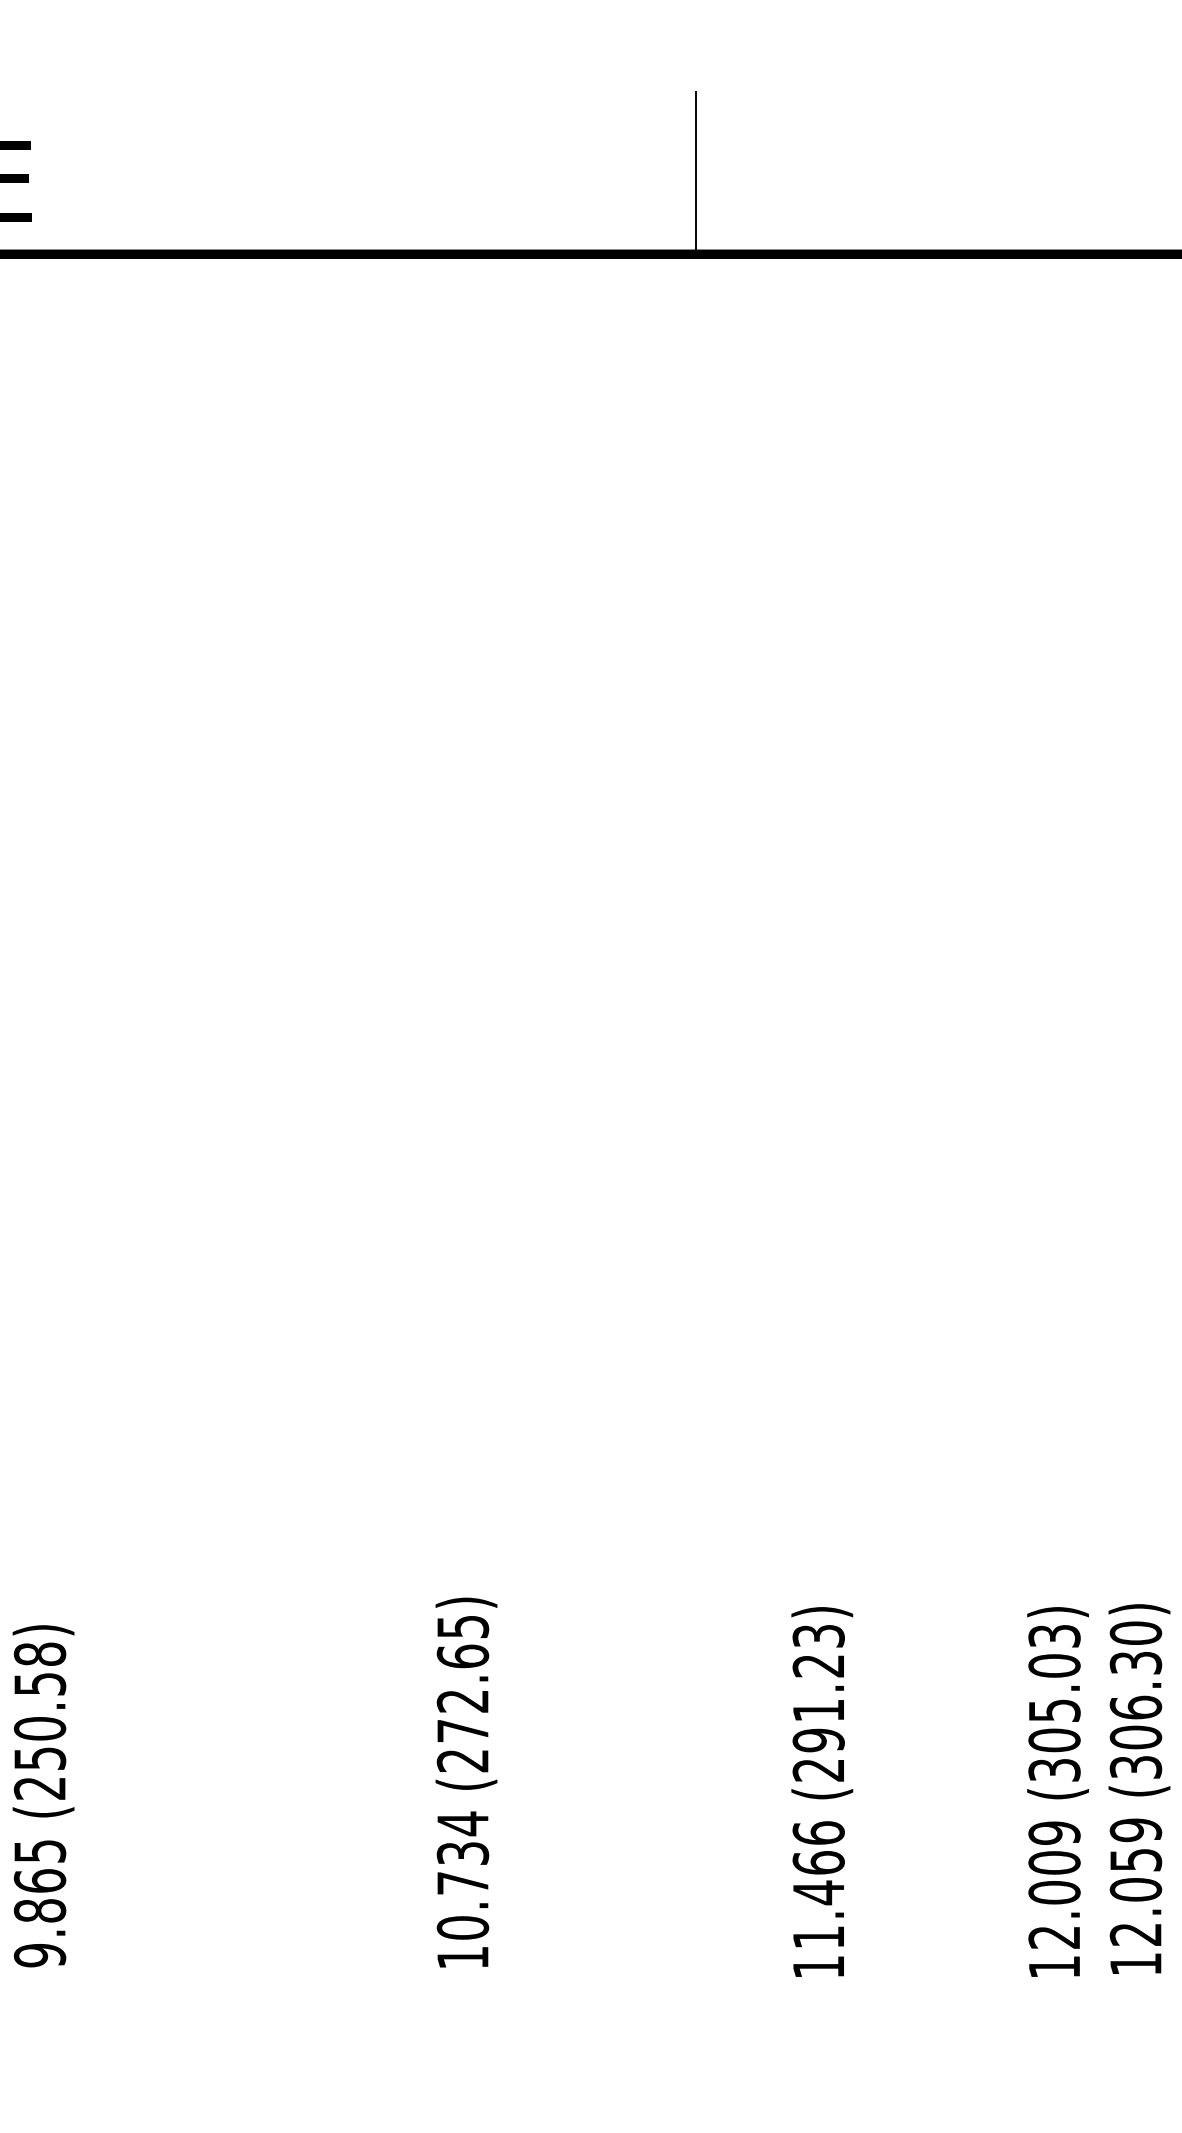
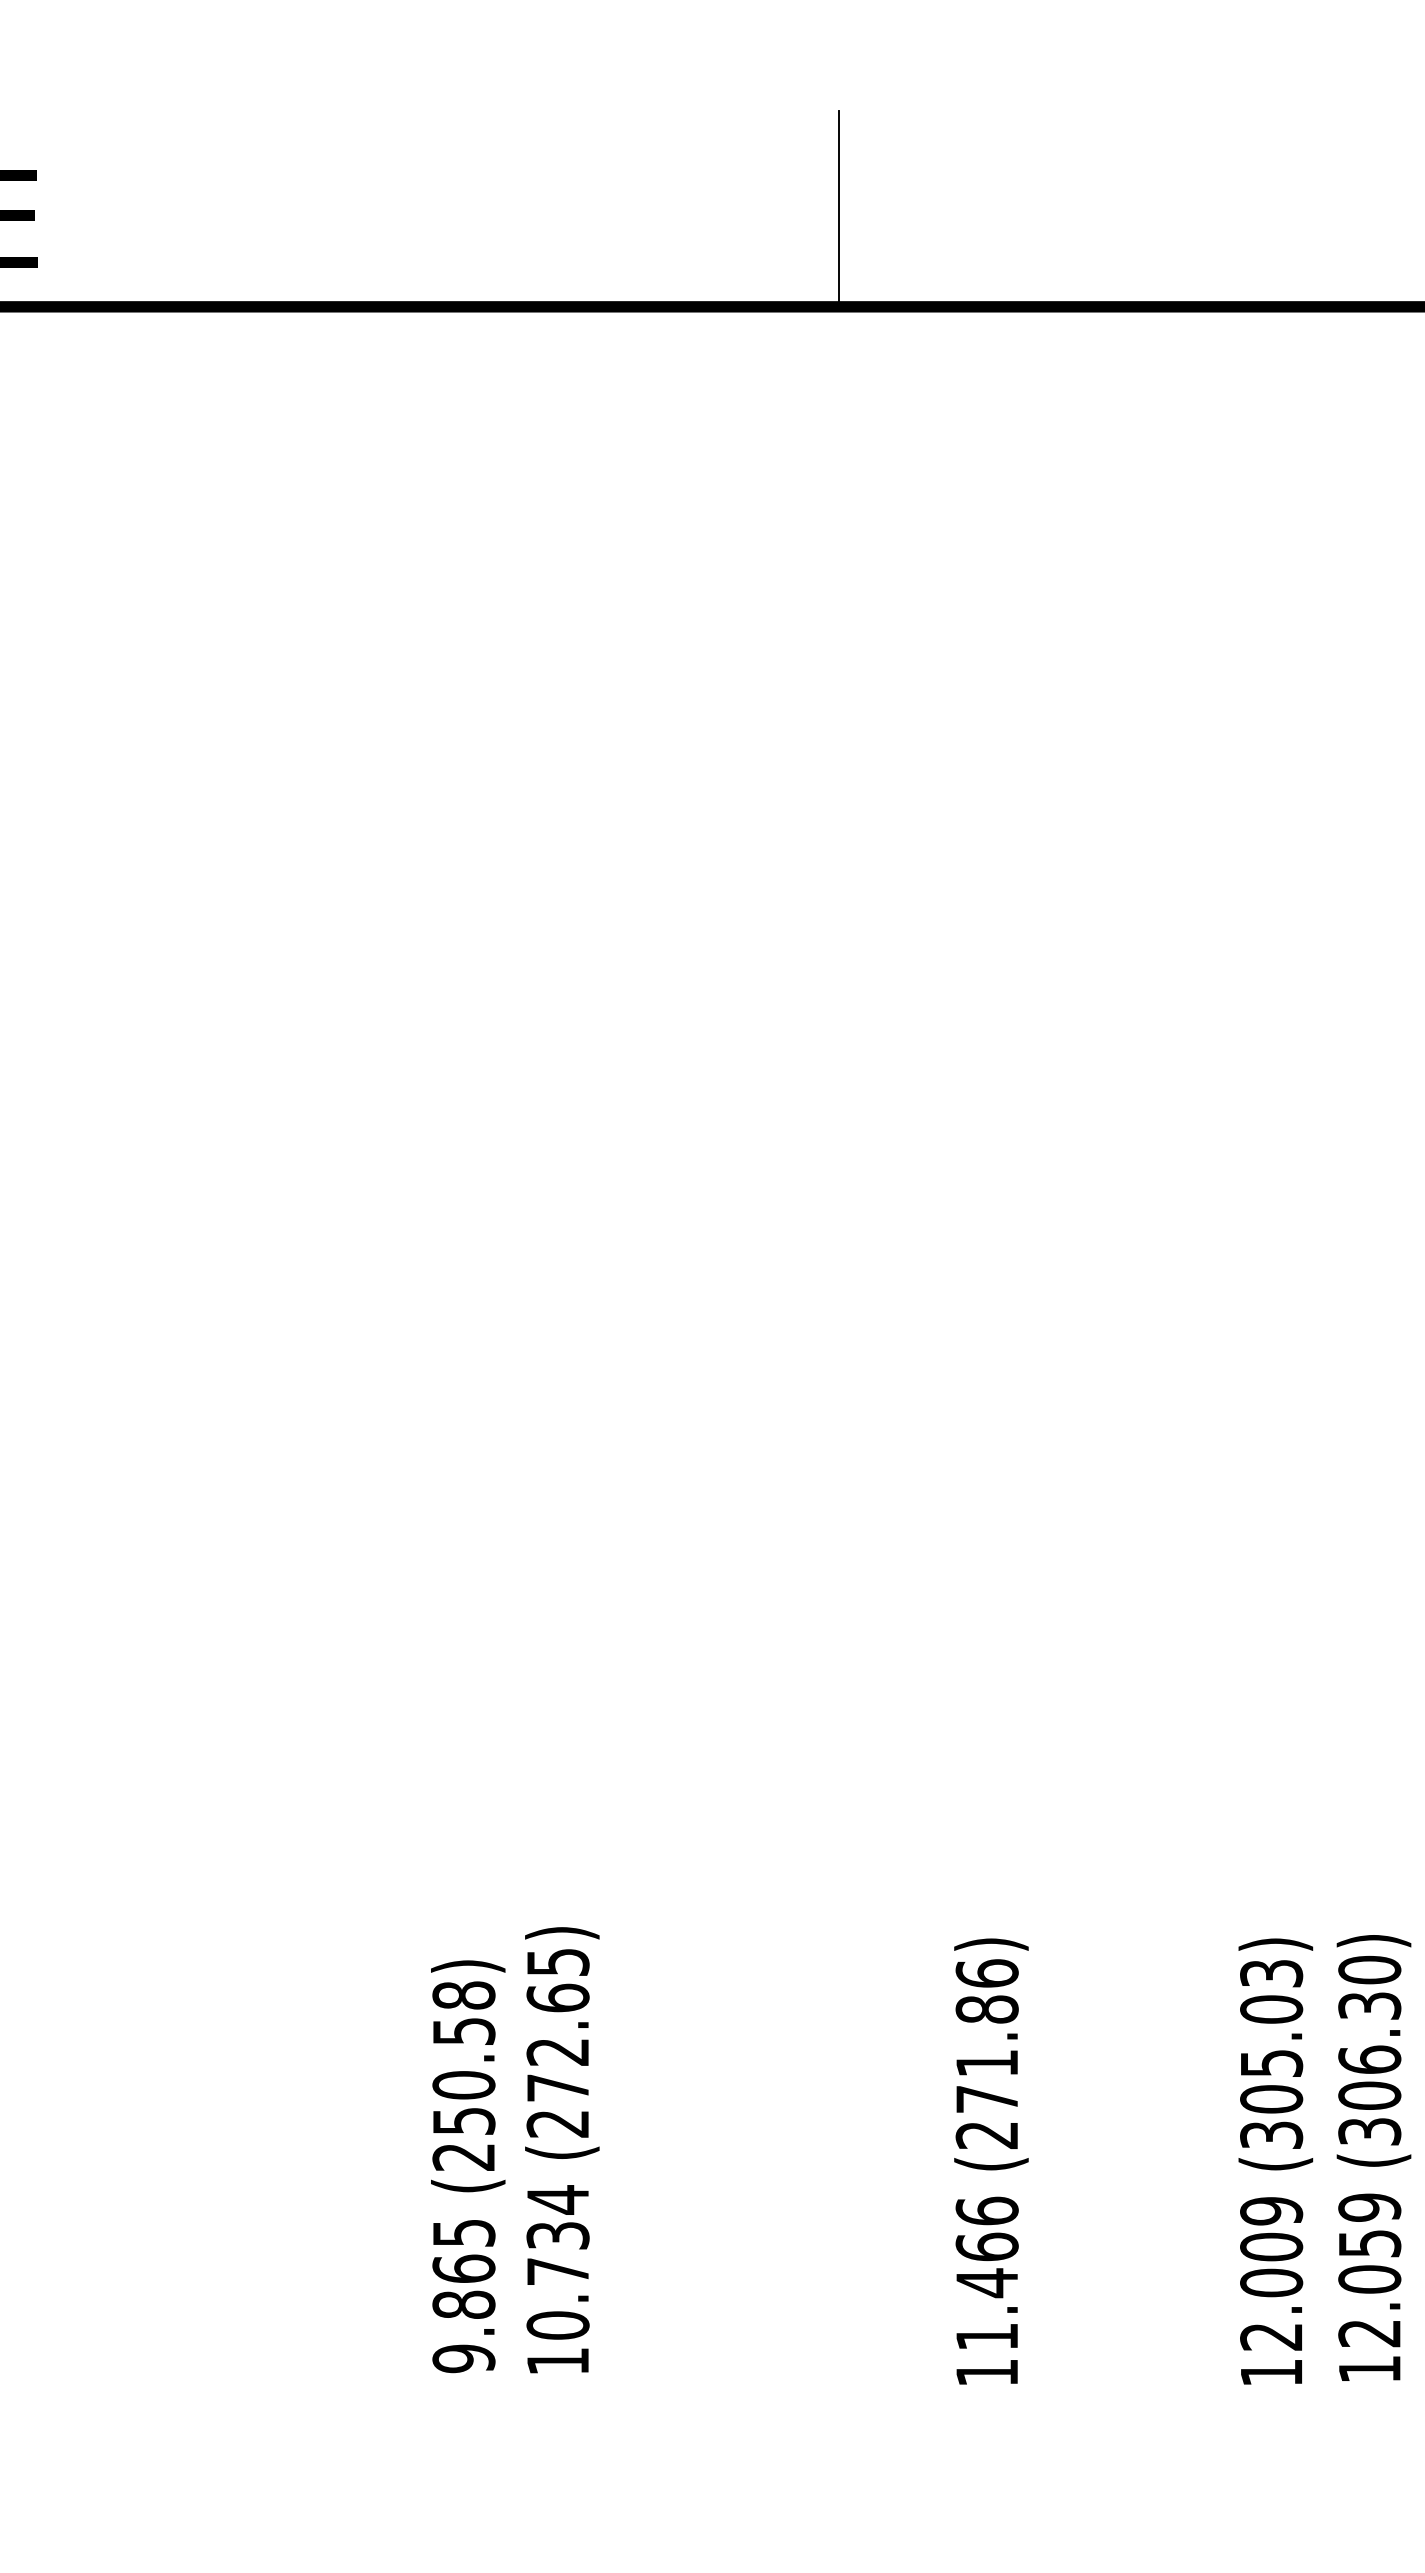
text: (818, 1688) -> (986, 2036), (291.23) -> (271.86)
text: (43, 1796) -> (468, 2166), moved

